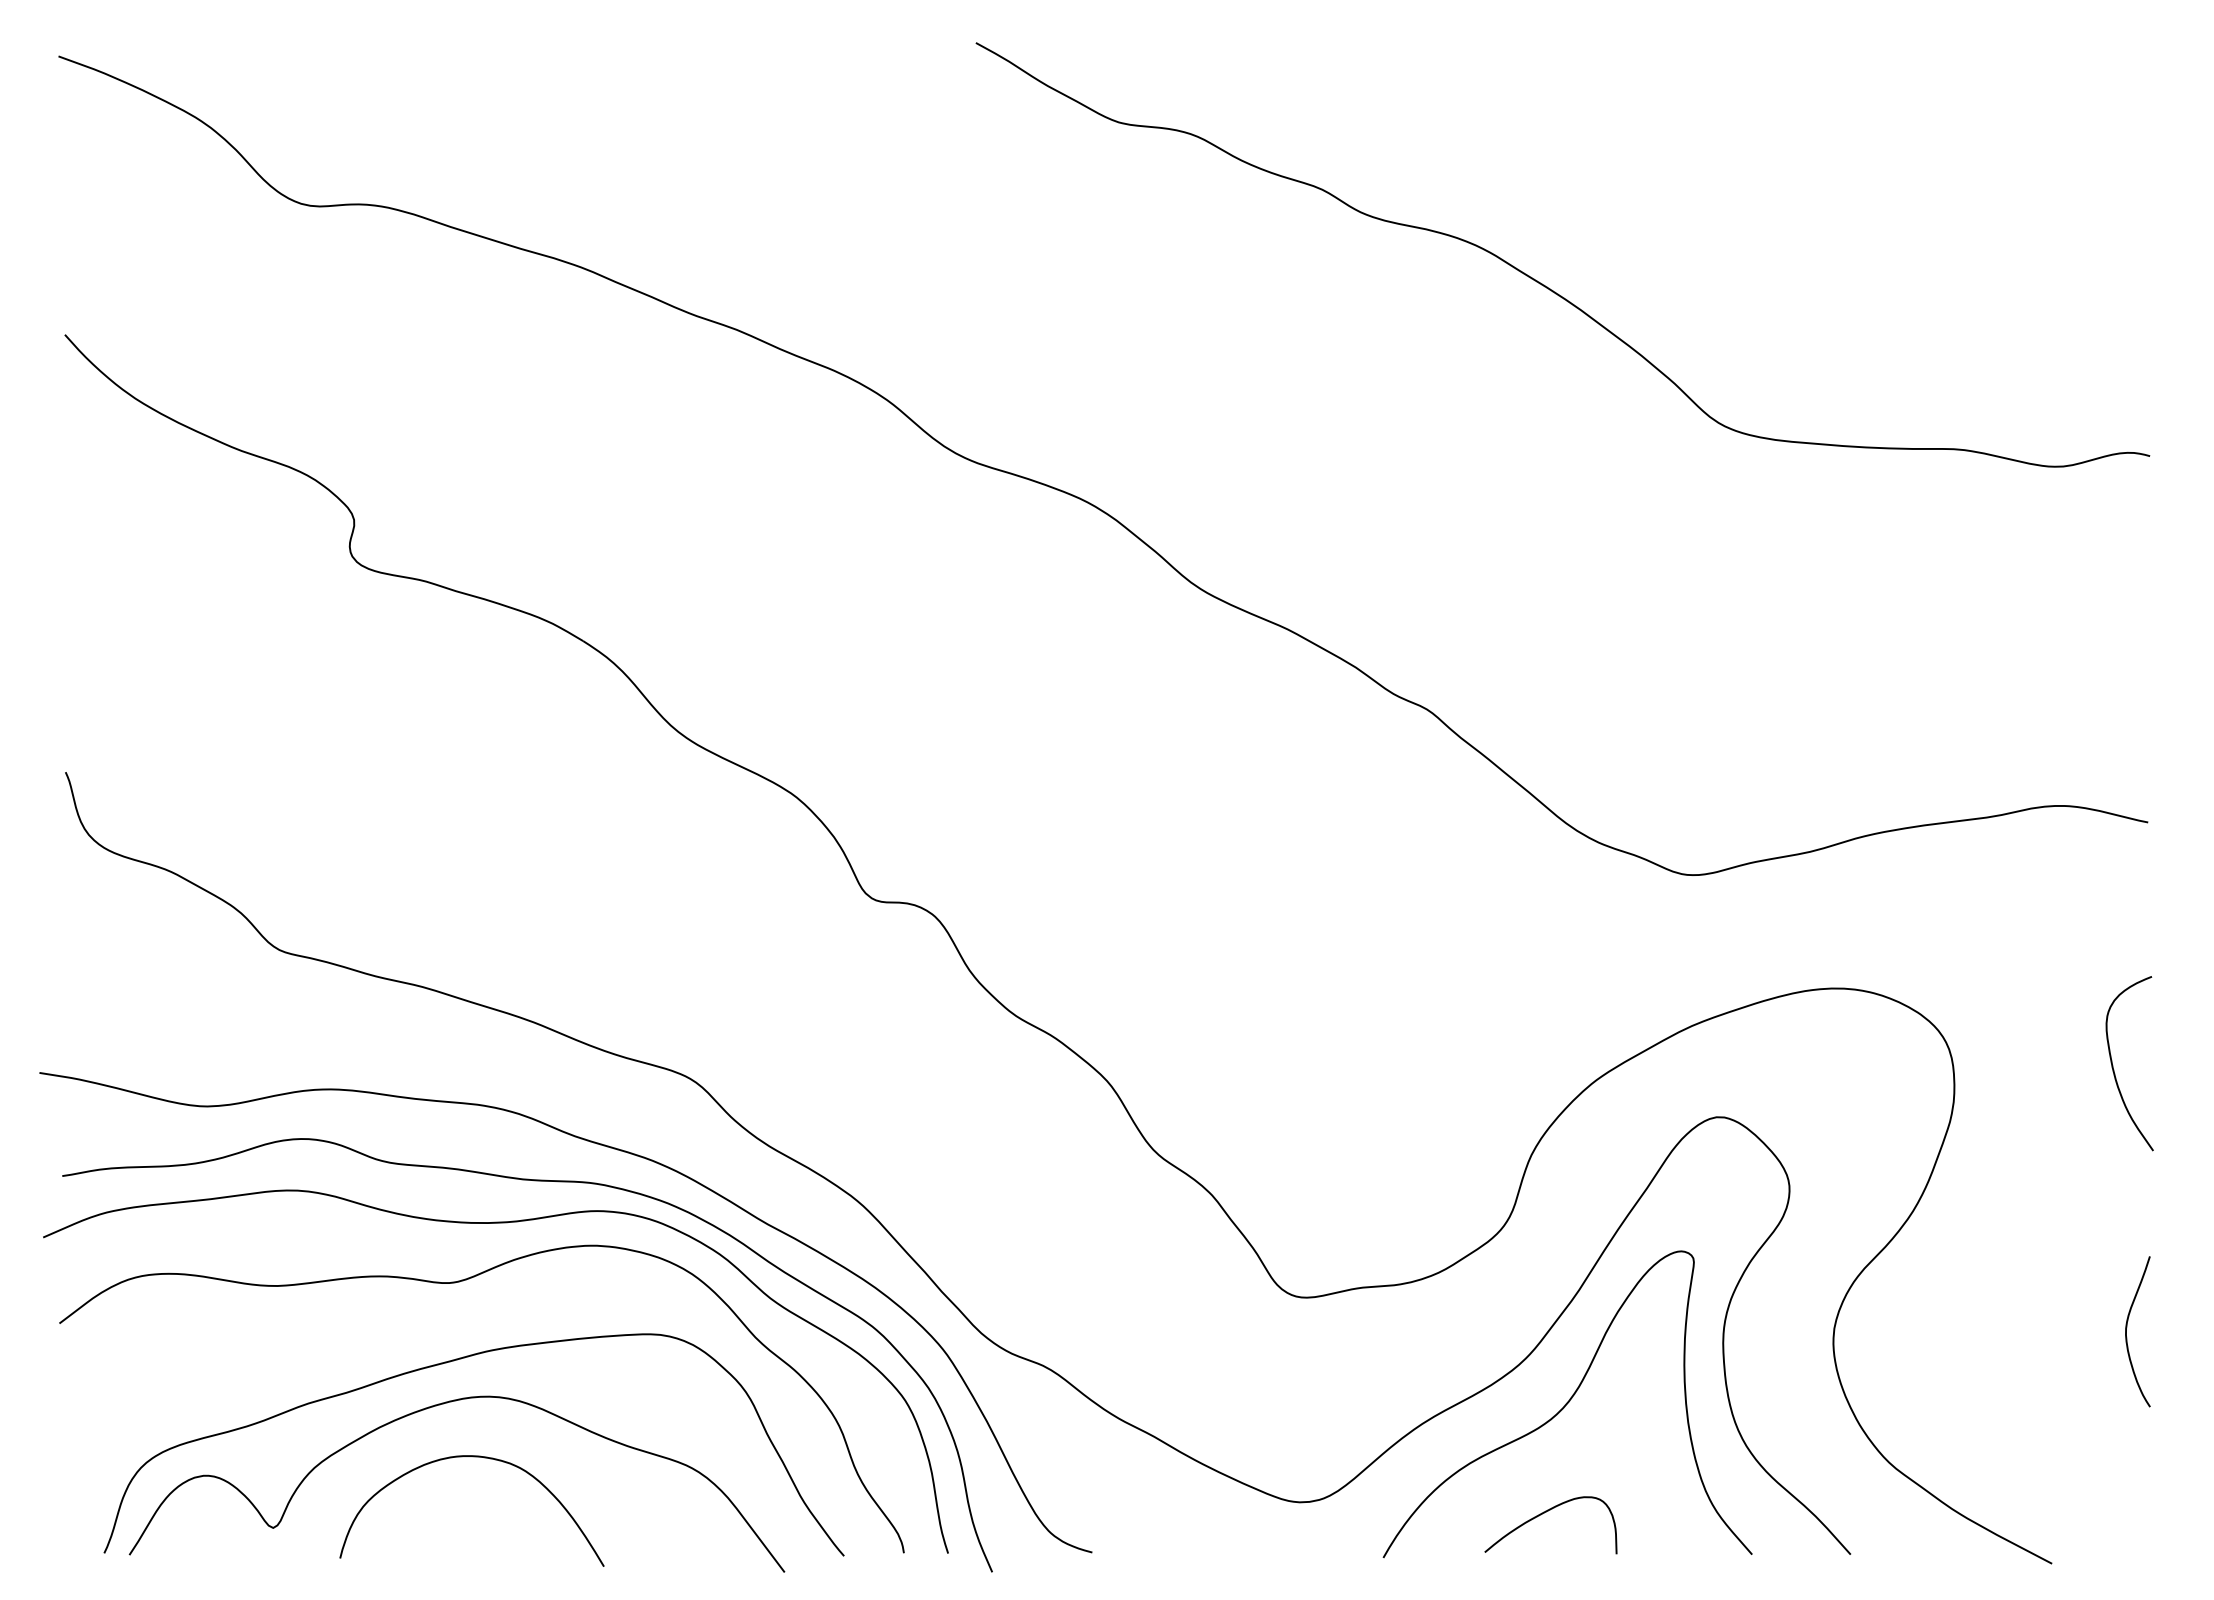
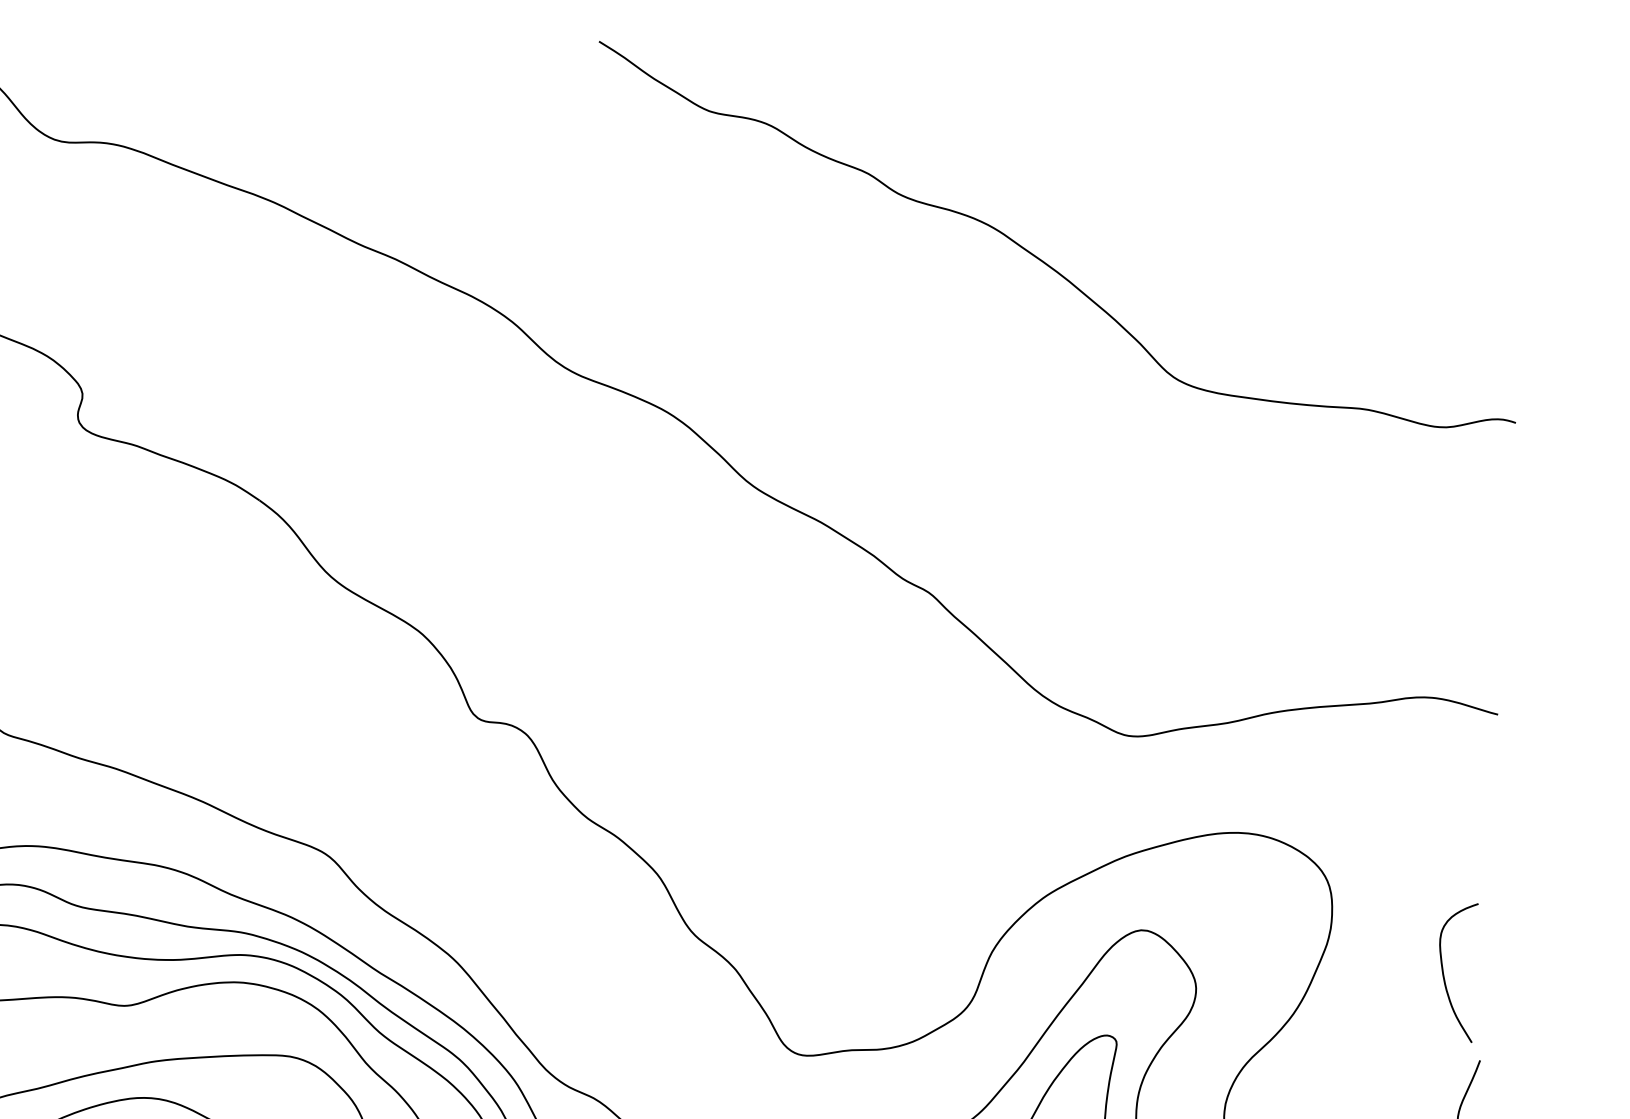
curve: (2113, 1065) -> (1443, 972), moved

